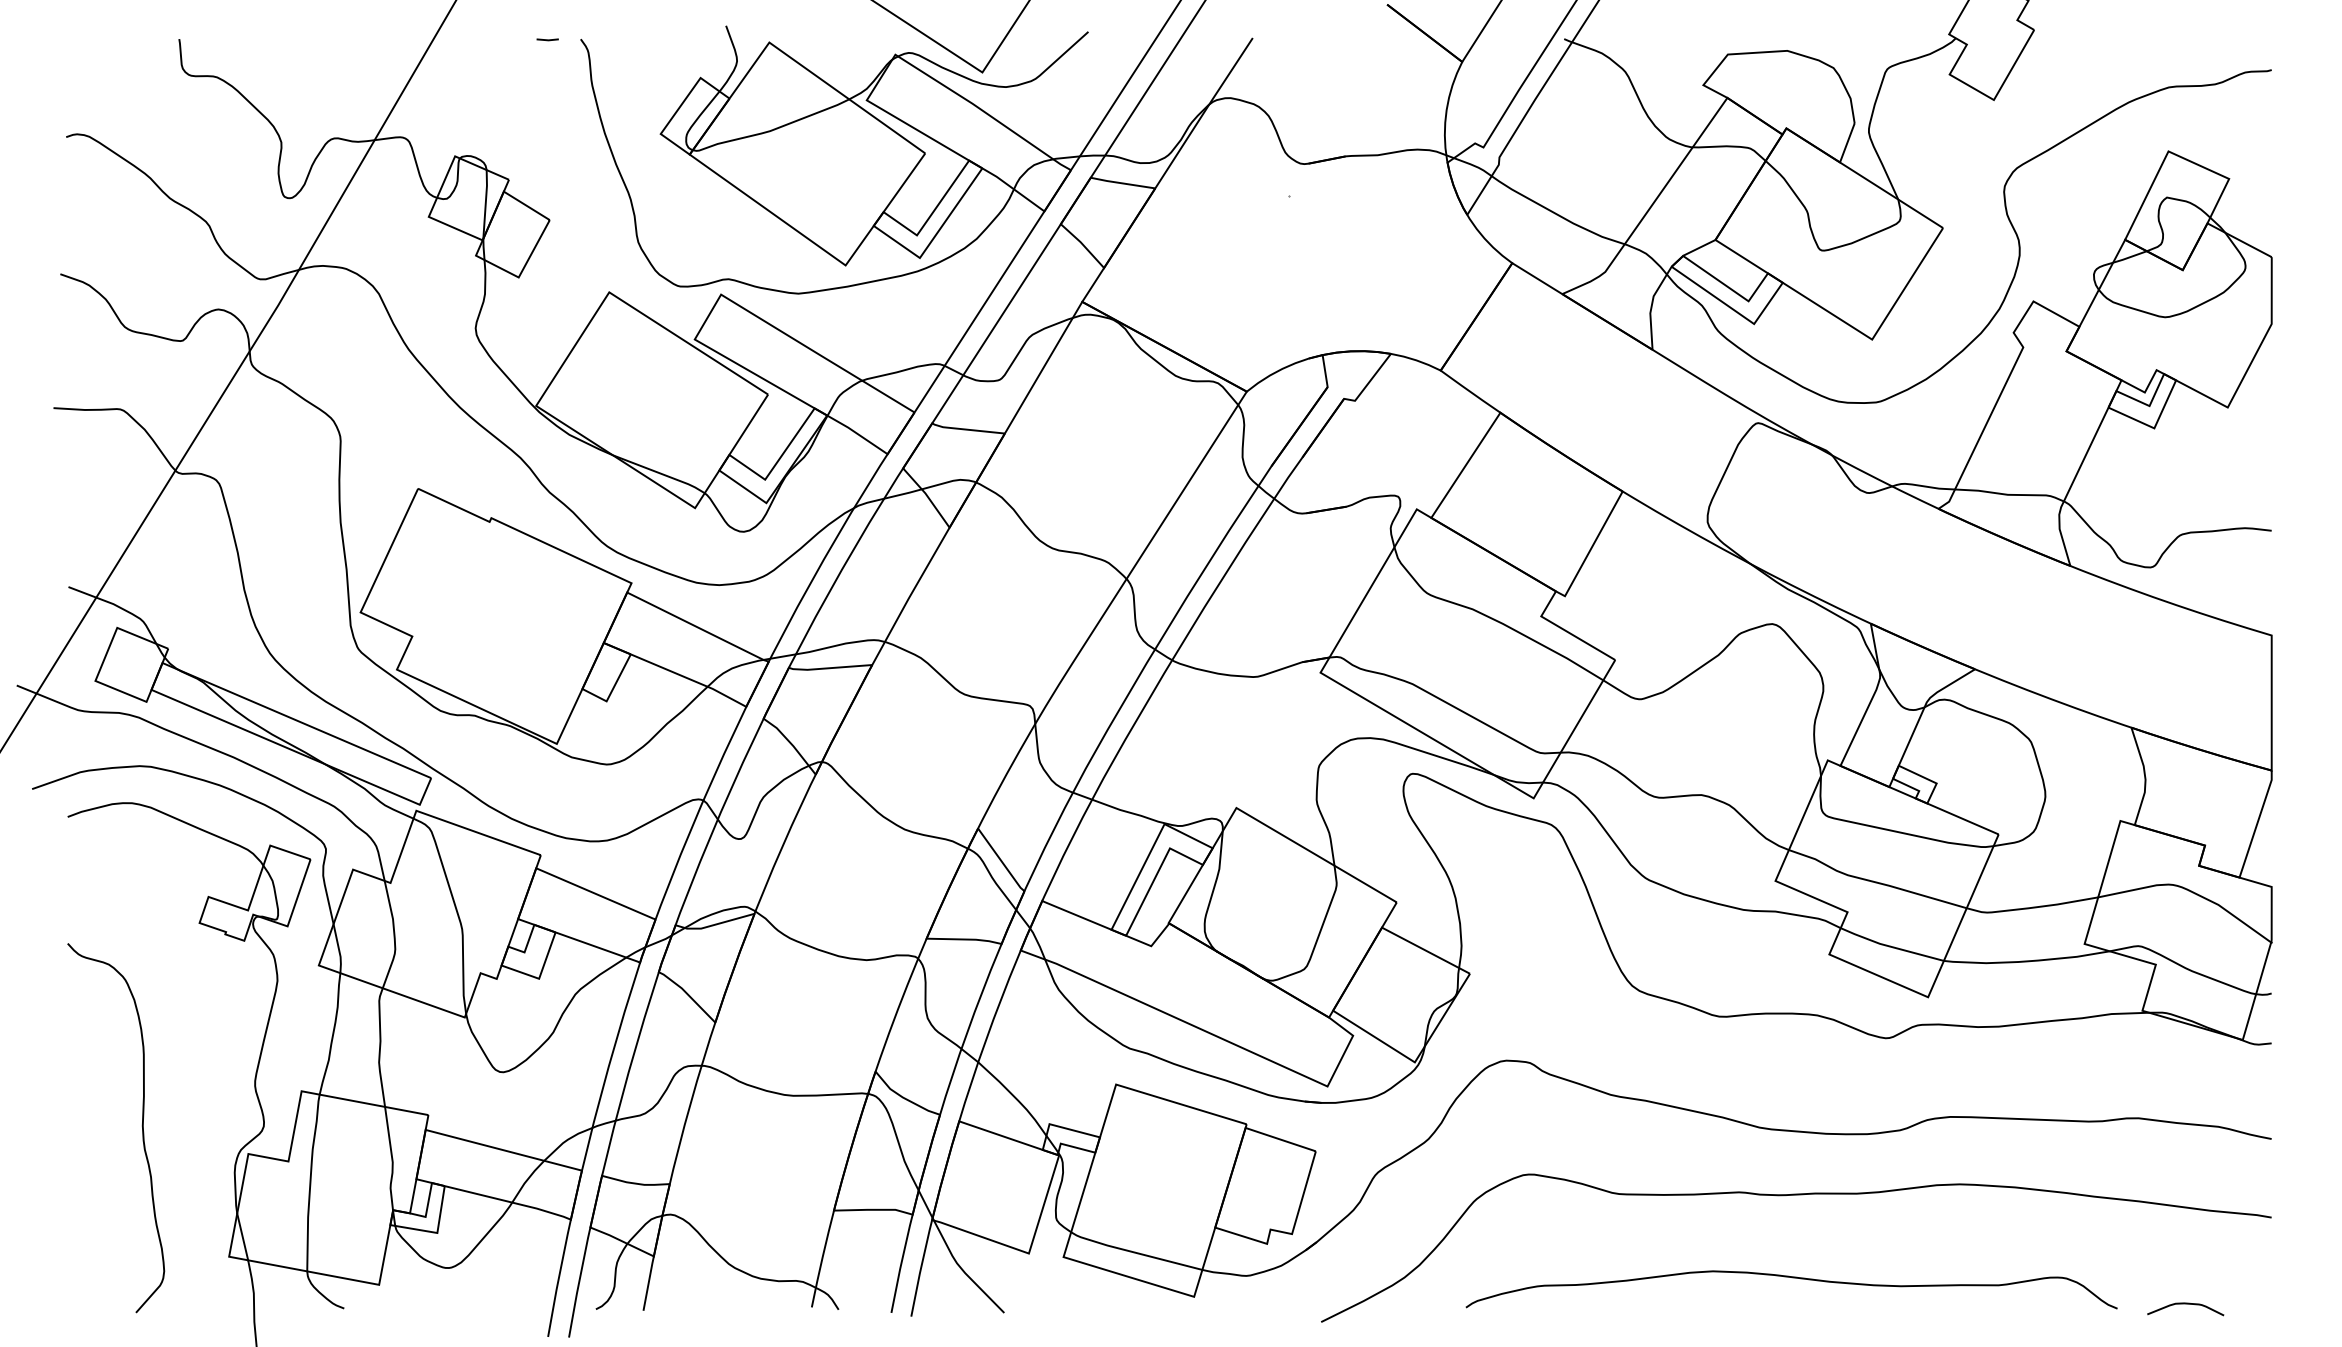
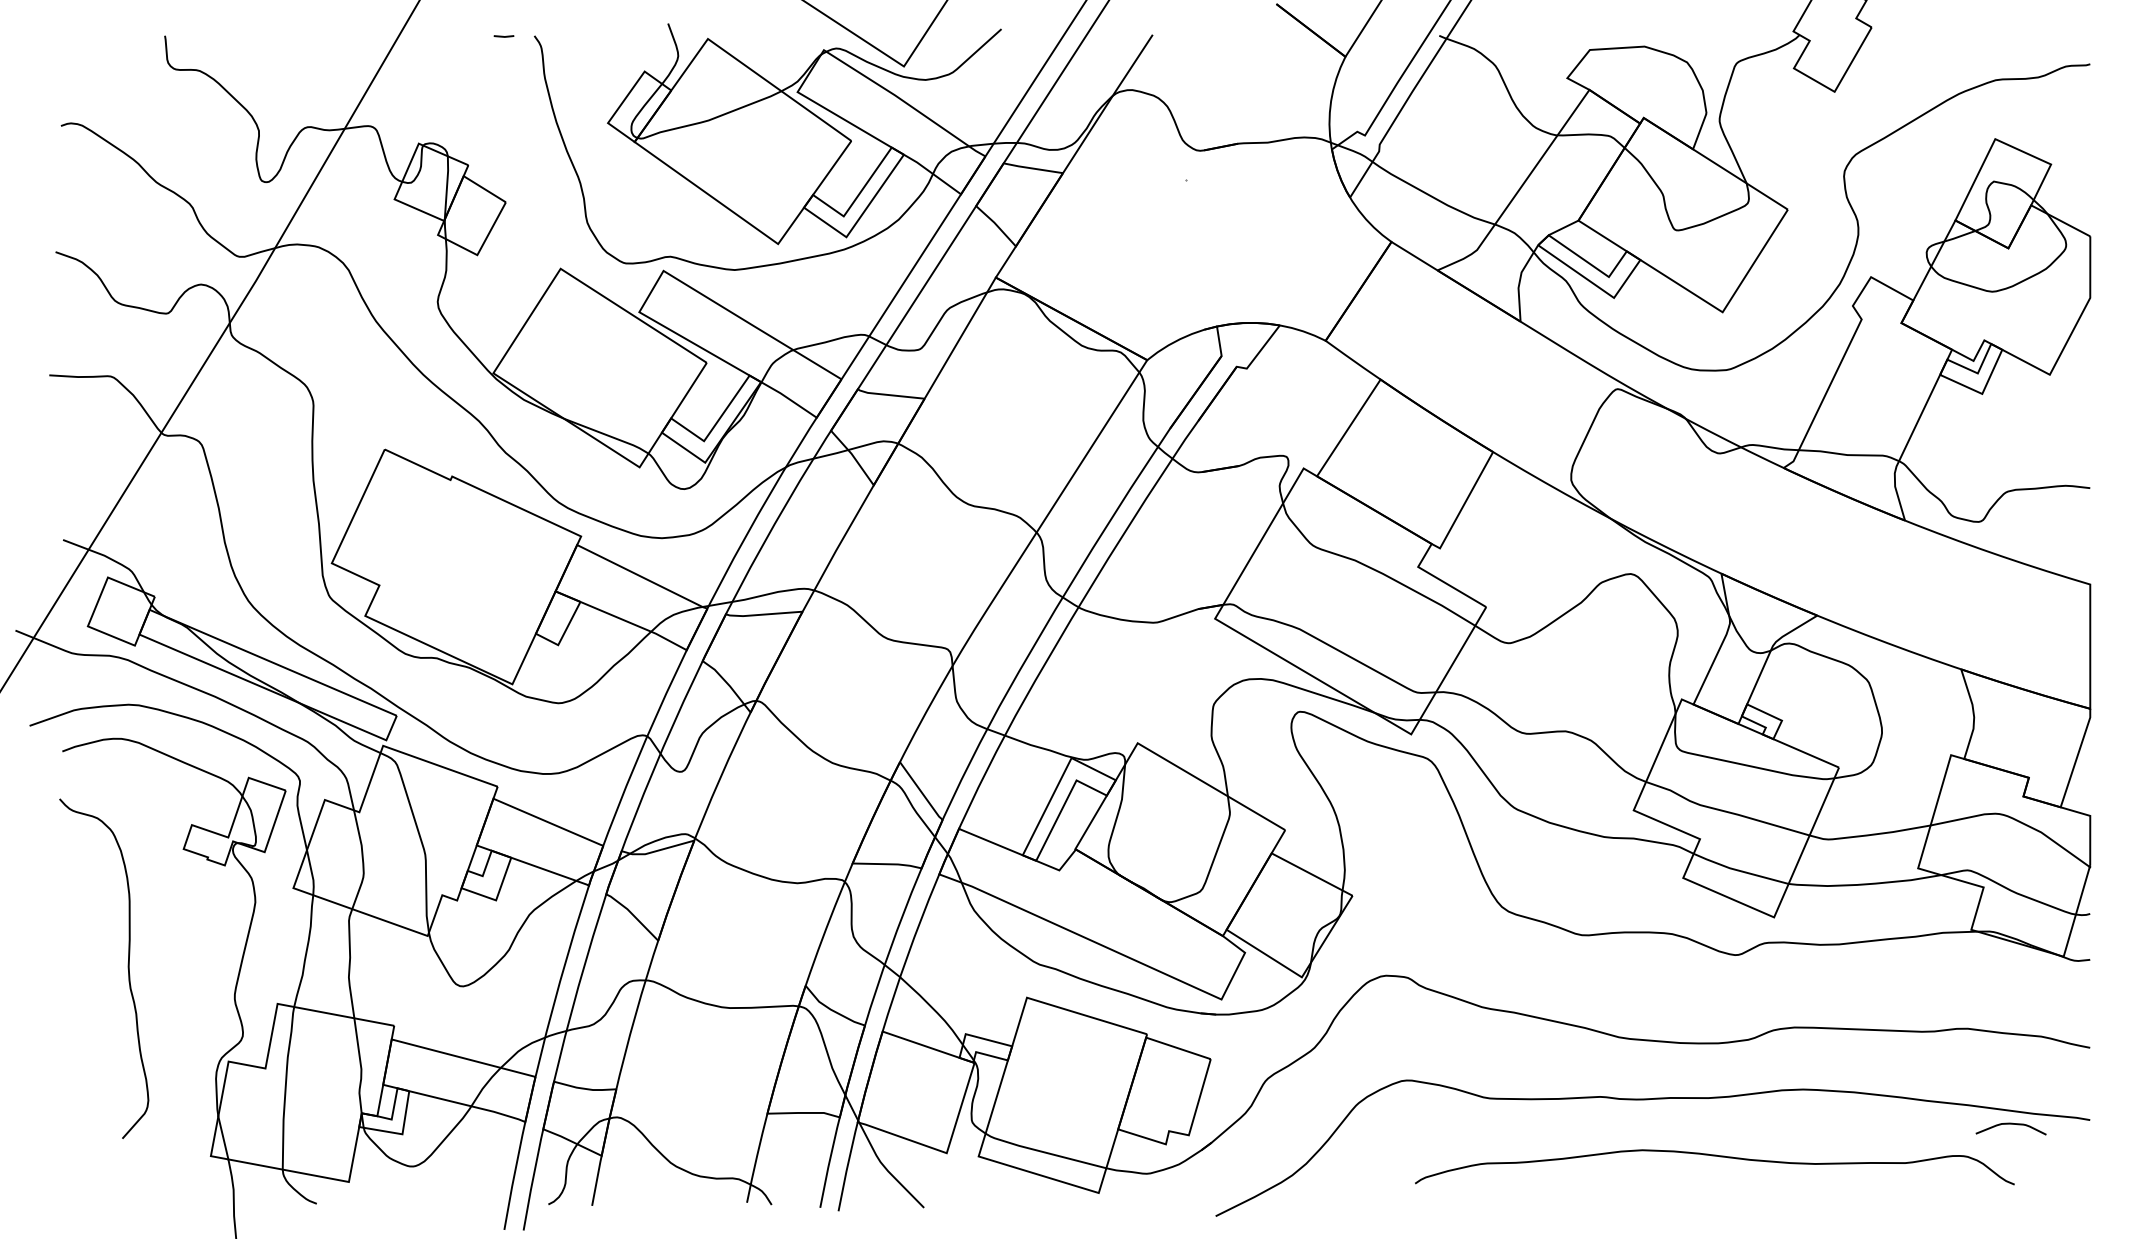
curve: (141, 1126) -> (127, 967), moved
curve: (1792, 1278) -> (1715, 1156), moved
curve: (2185, 1304) -> (2010, 1124), moved

